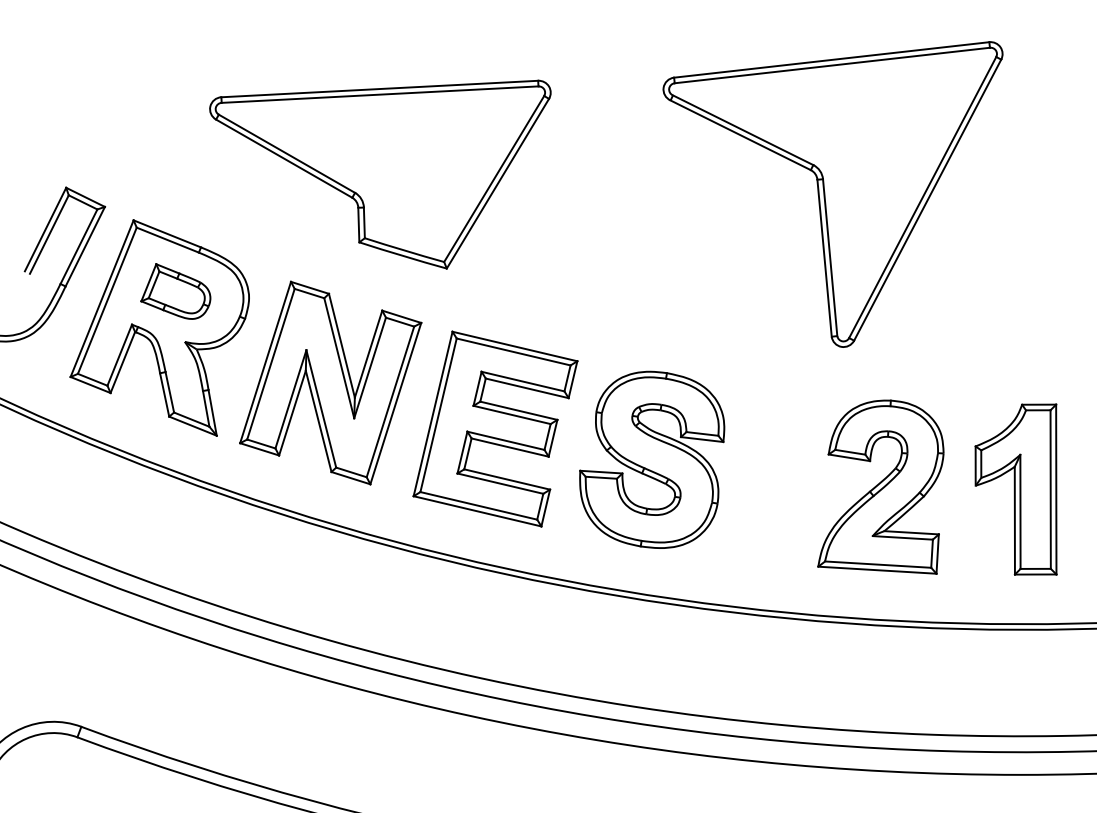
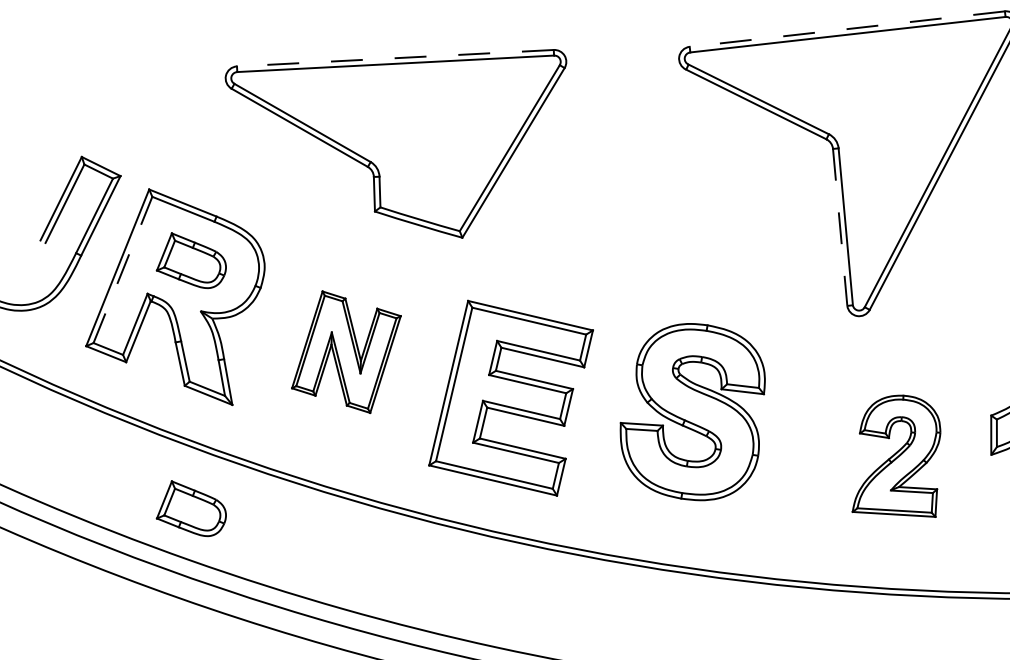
line: (831, 59) -> (847, 28), solid -> dashed
line: (379, 89) -> (395, 58), solid -> dashed
line: (824, 258) -> (840, 227), solid -> dashed
line: (107, 300) -> (123, 269), solid -> dashed
part: (330, 382) -> (346, 351), size x0.6
part: (652, 459) -> (693, 411), moved
part: (880, 486) -> (896, 455), size x0.7
part: (175, 539) -> (191, 508), added

